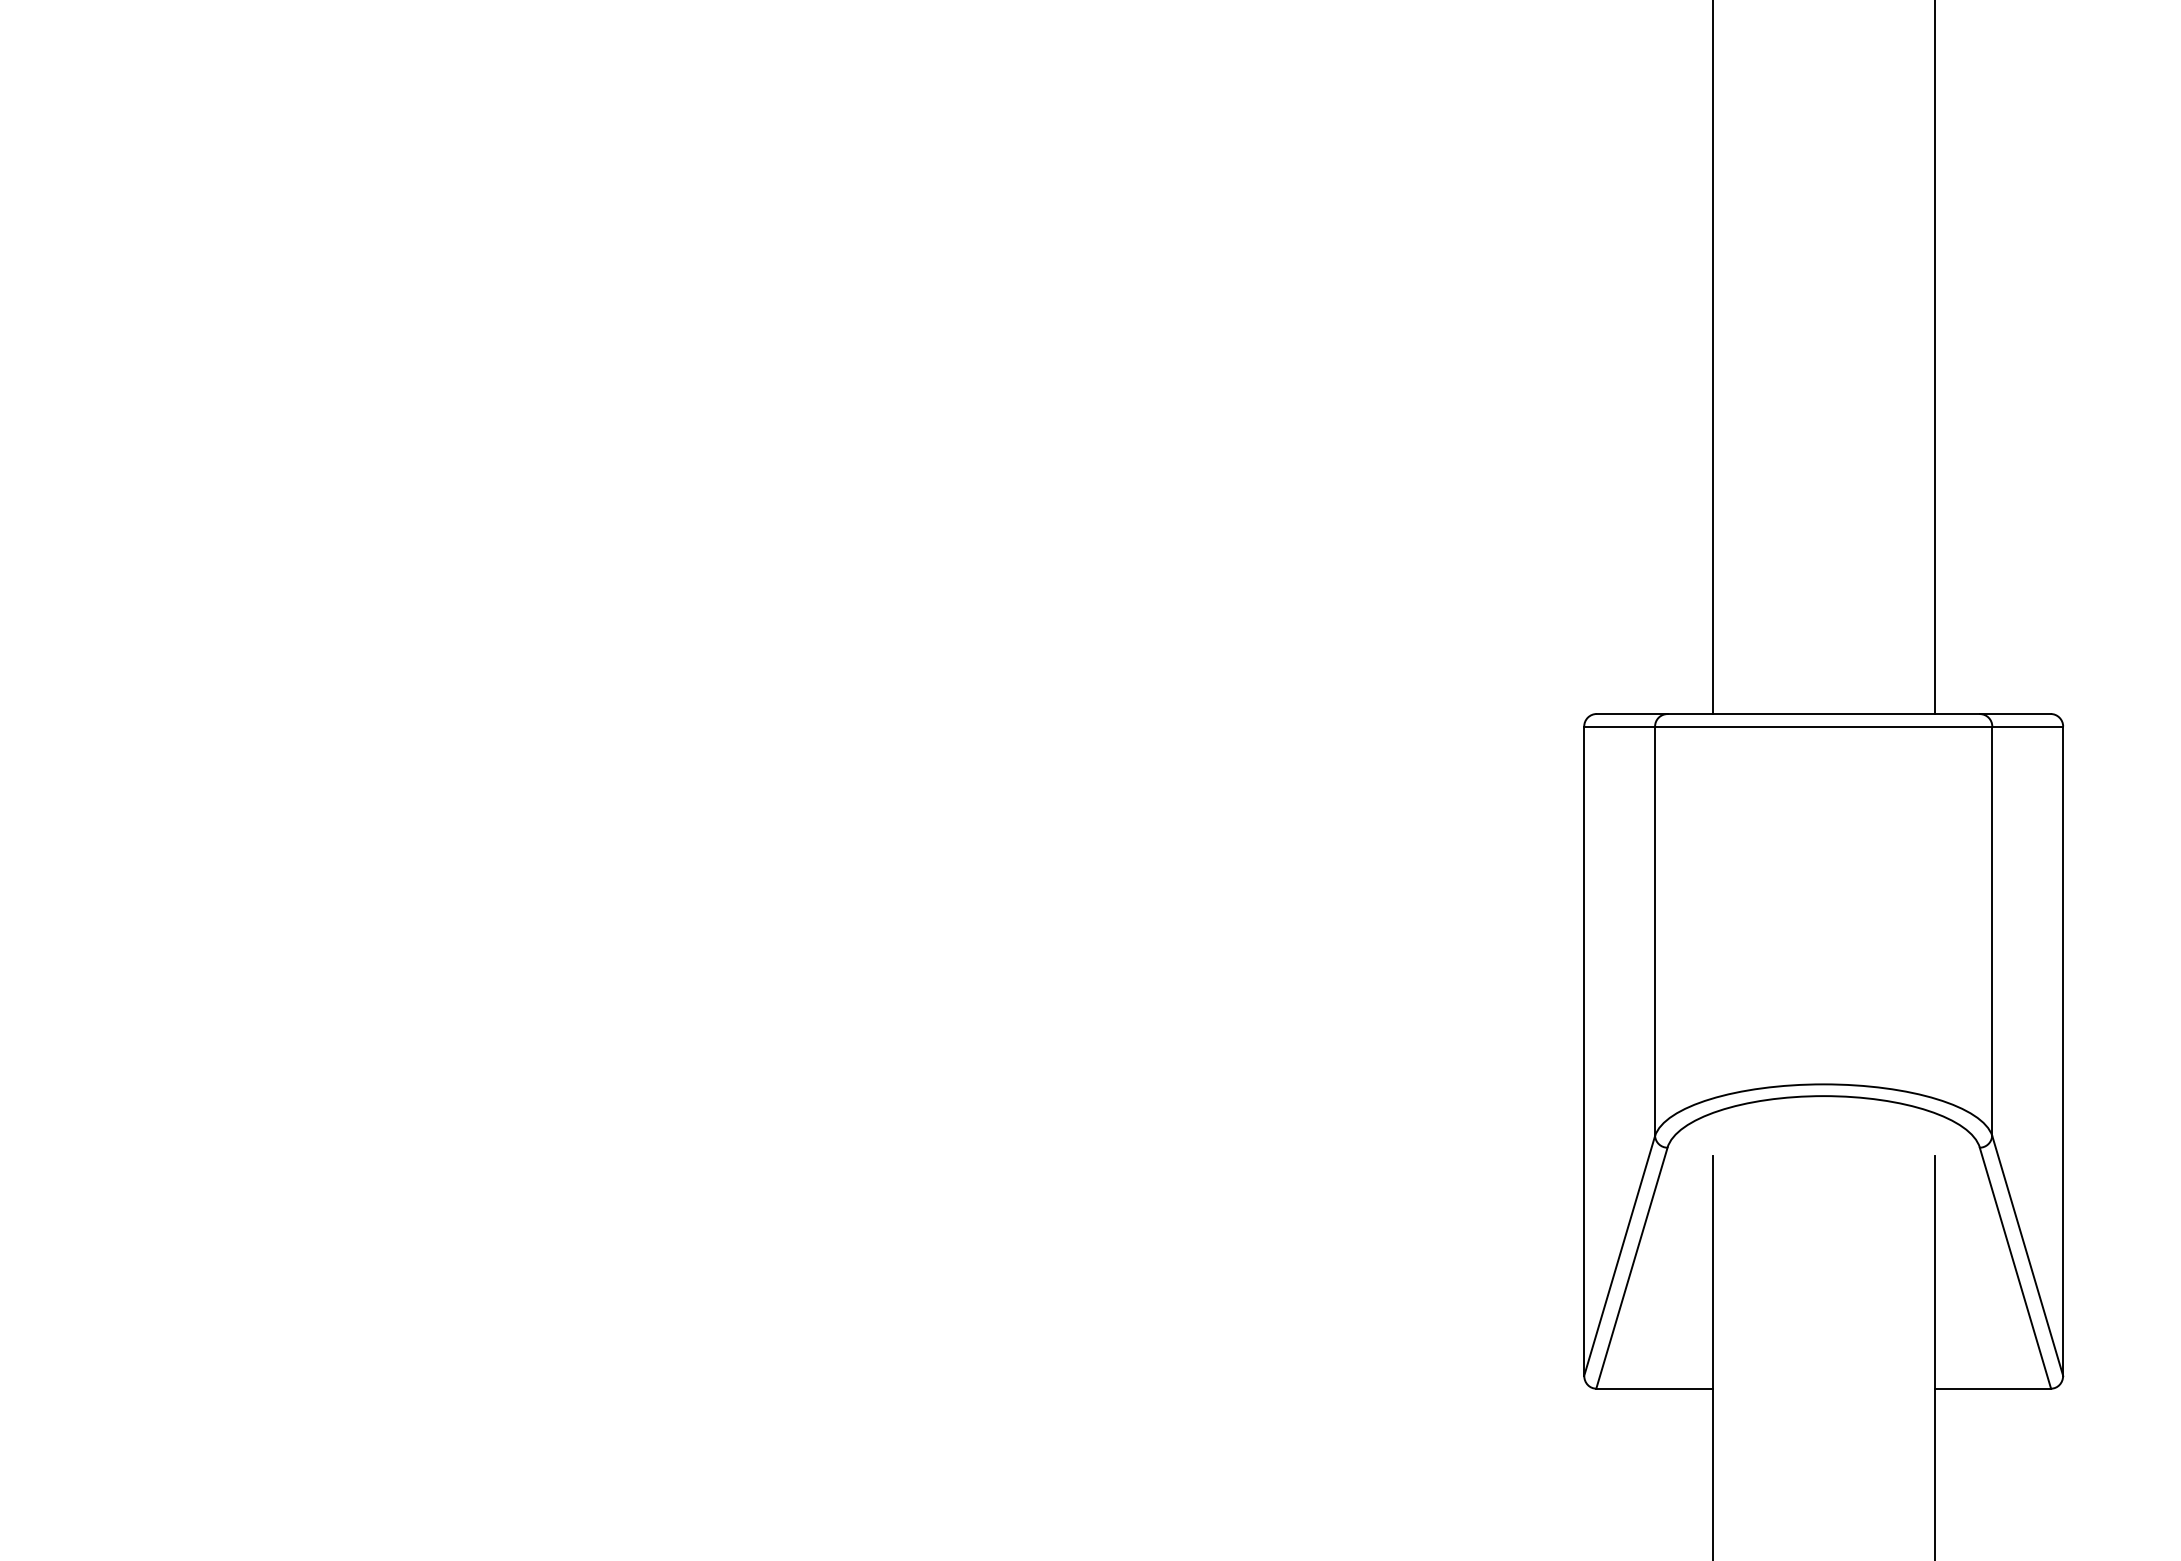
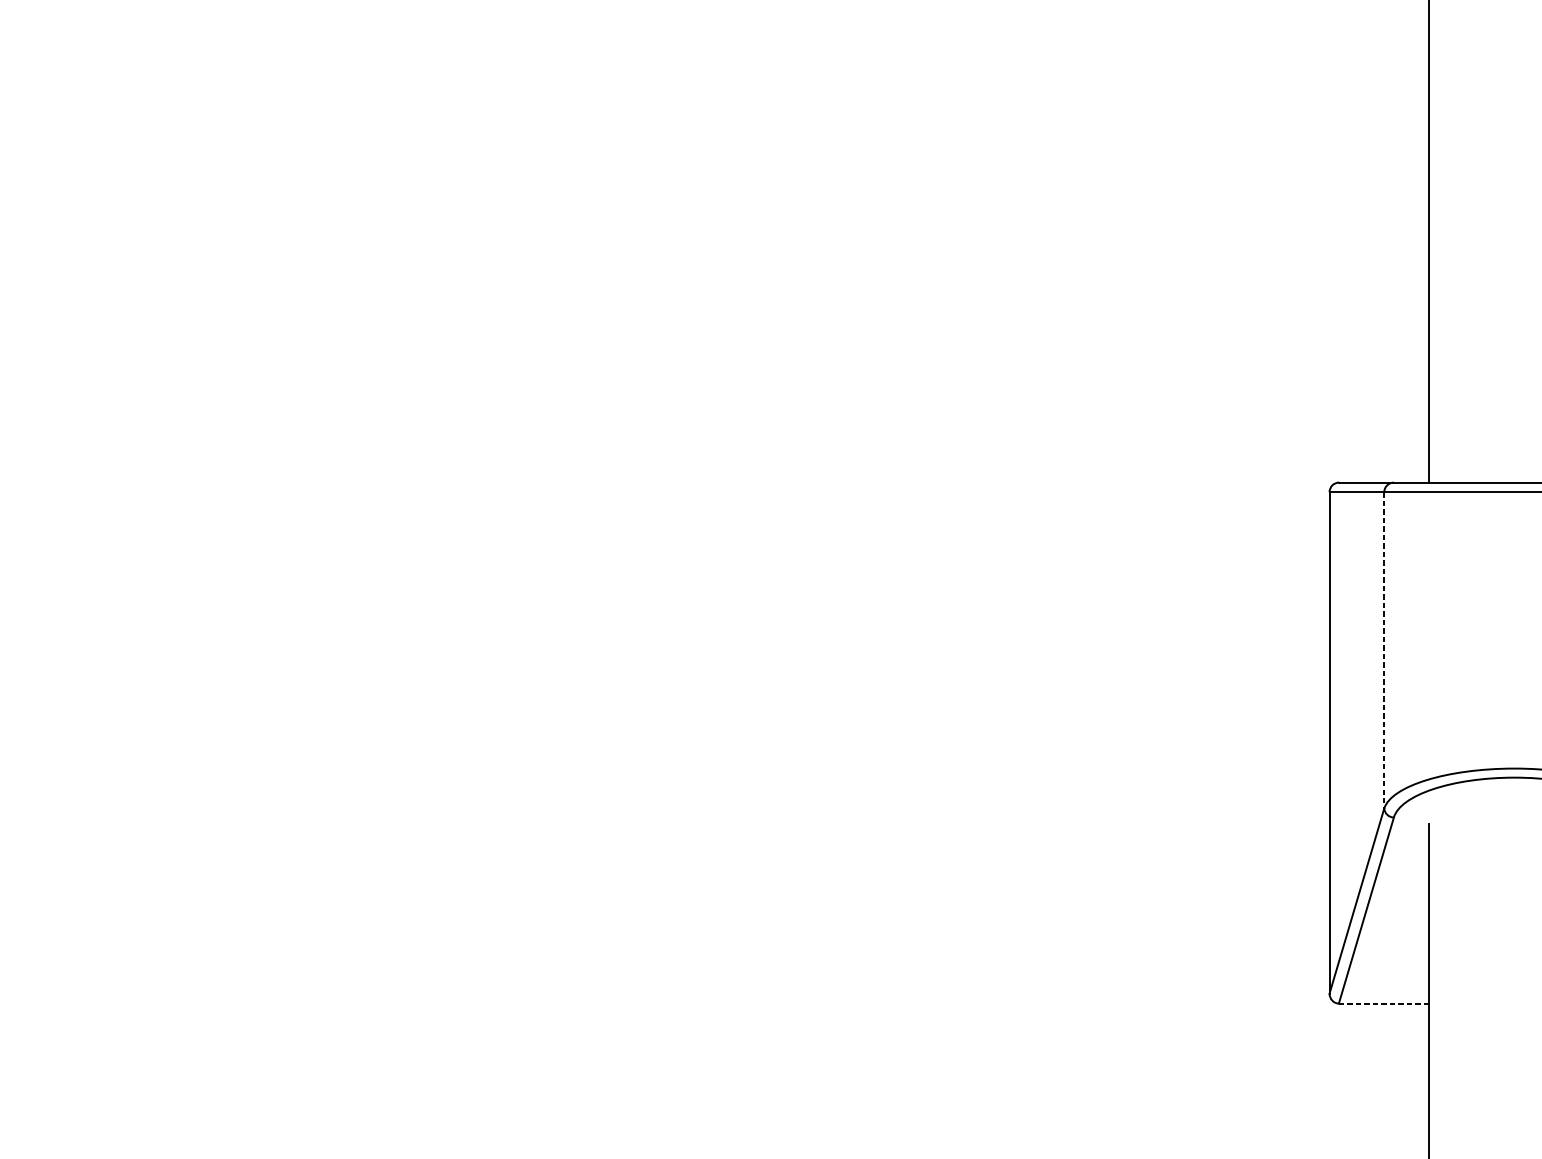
line: (1655, 931) -> (1384, 650), solid -> dashed
line: (1654, 1388) -> (1383, 1003), solid -> dashed

